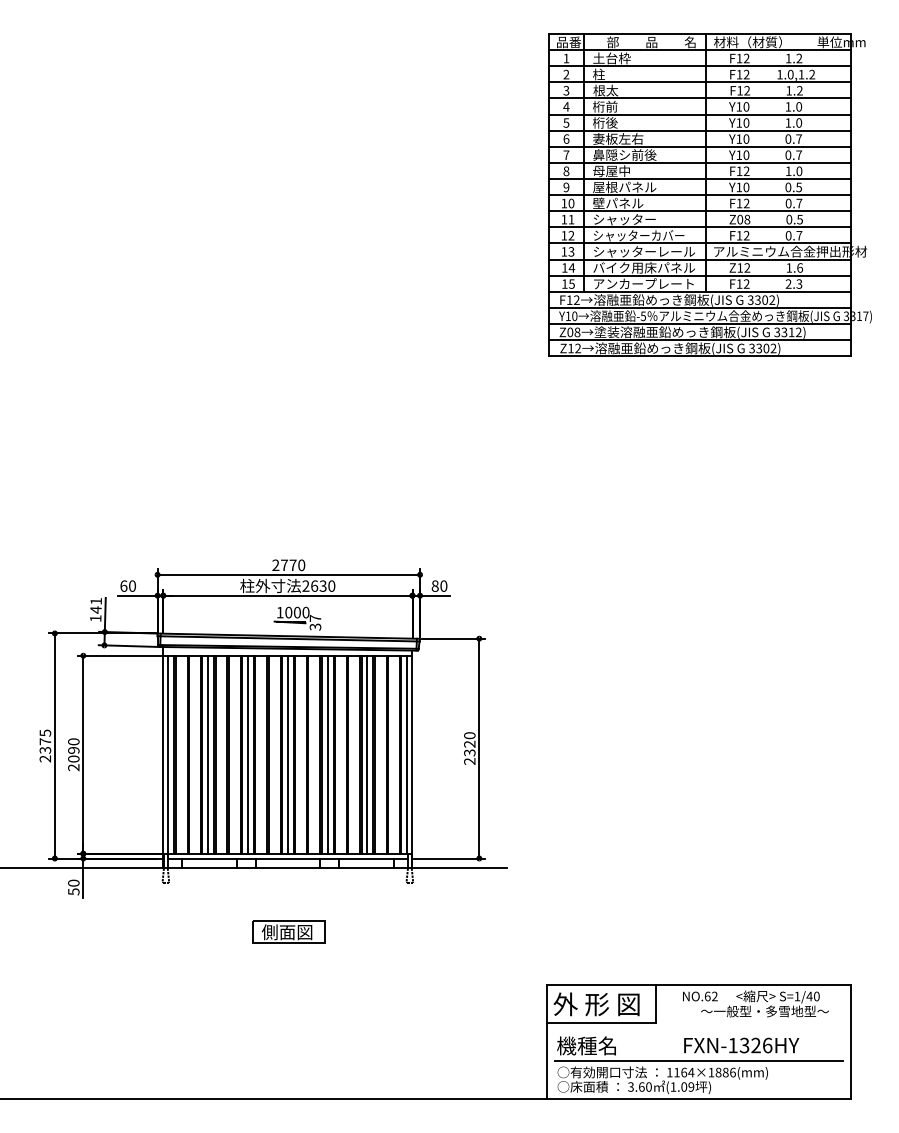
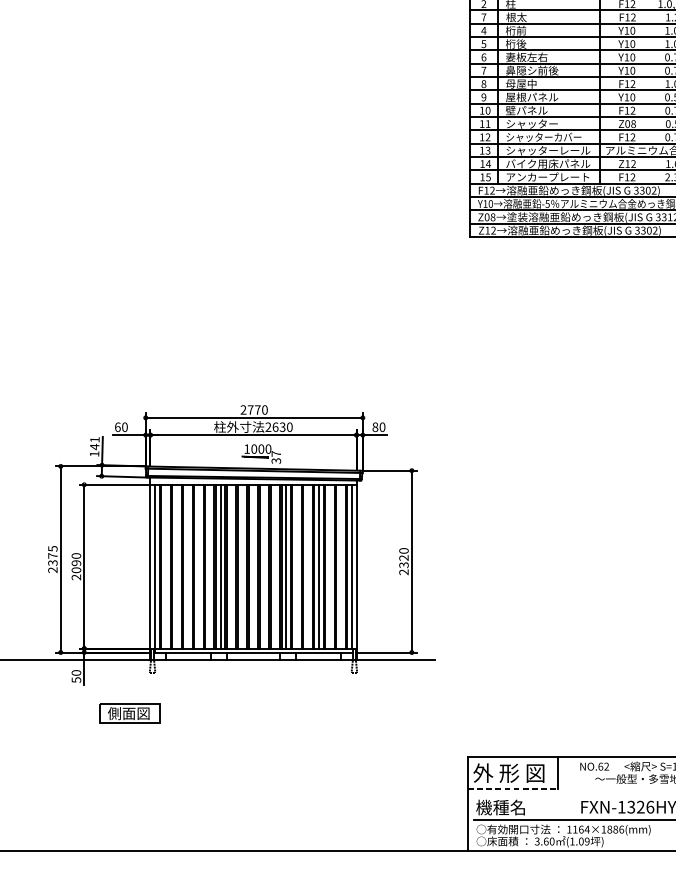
text: (566, 90) -> (483, 17), 3 -> 7
line: (208, 754) -> (187, 566), removed
line: (287, 754) -> (253, 566), removed
part: (288, 931) -> (129, 712), moved
line: (602, 1023) -> (513, 789), solid -> dashed

